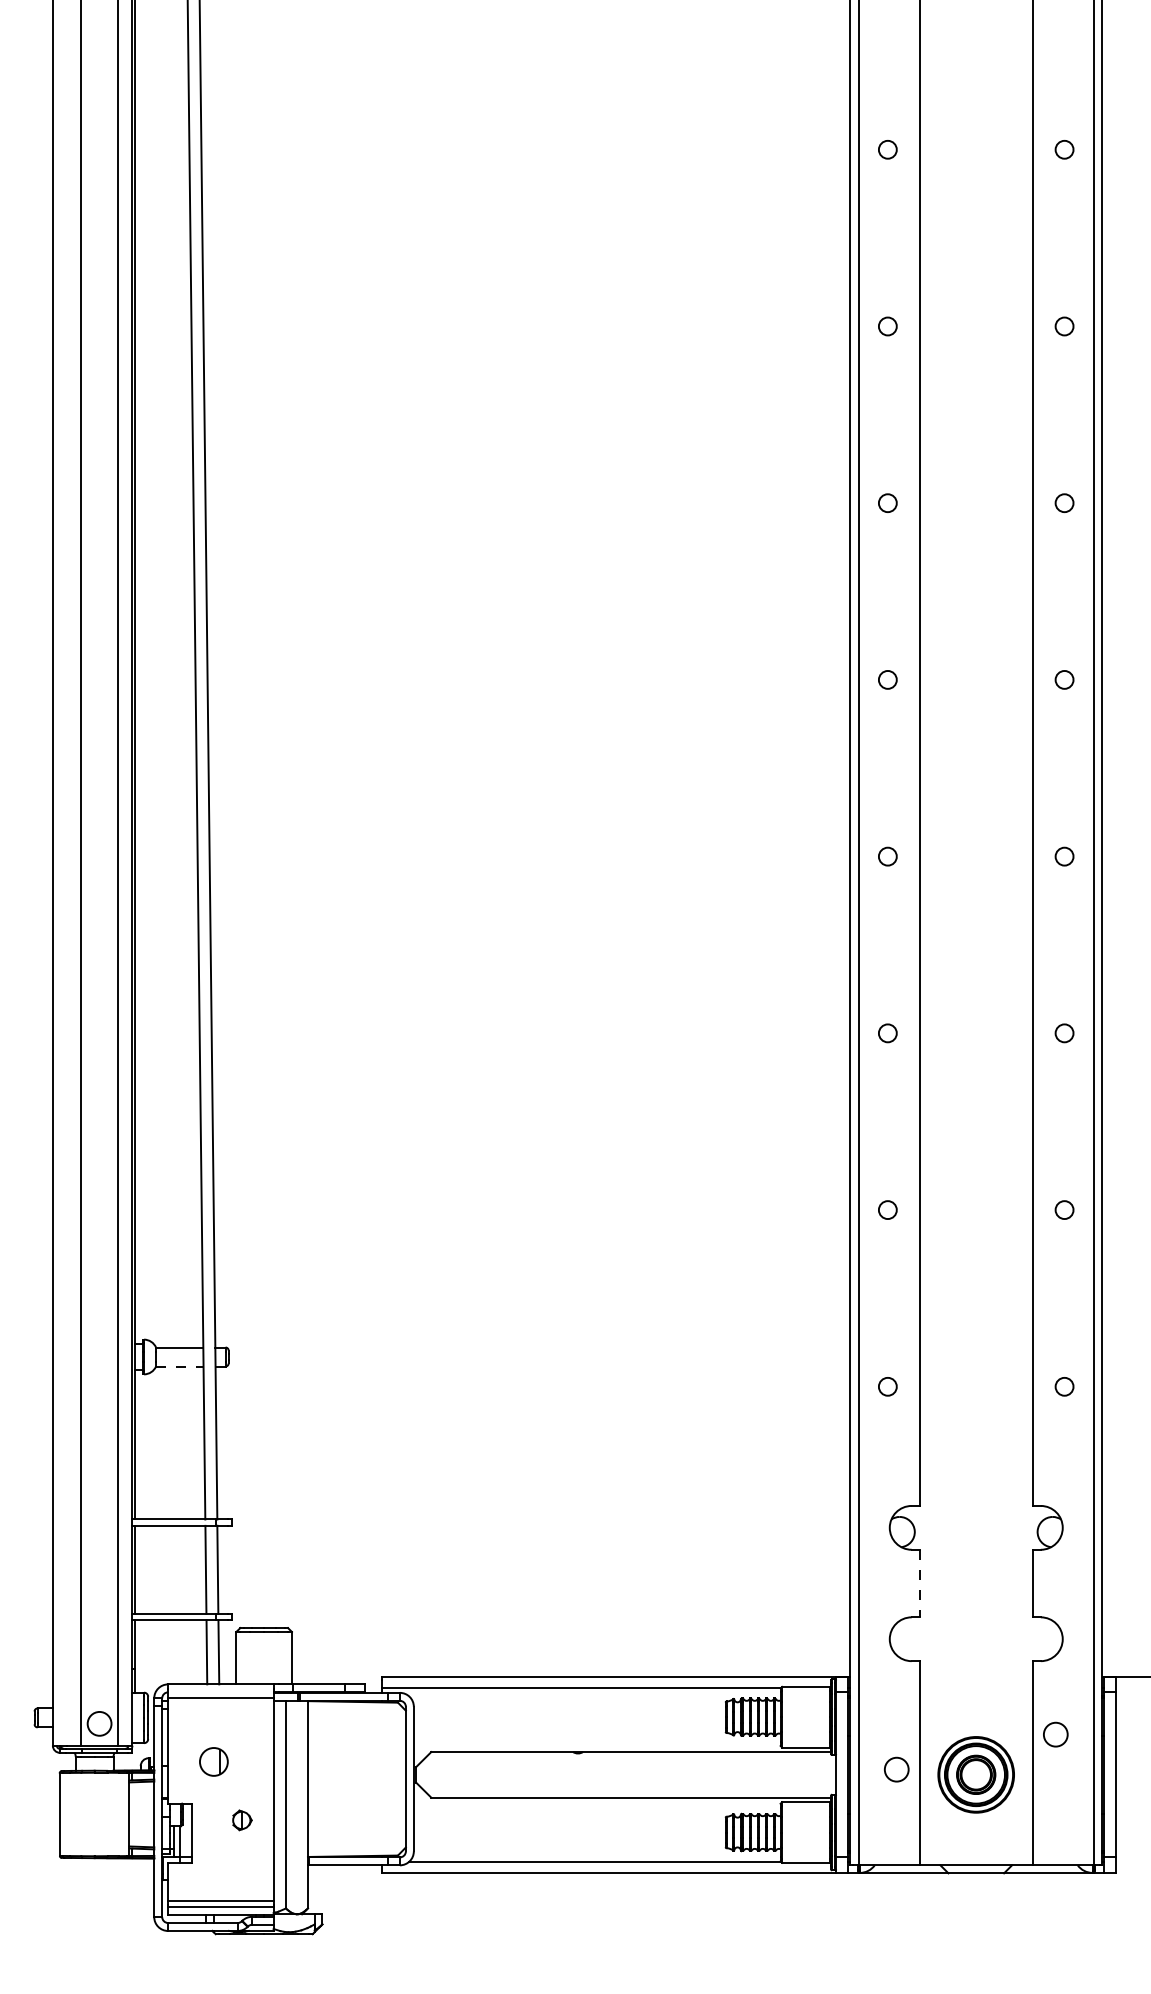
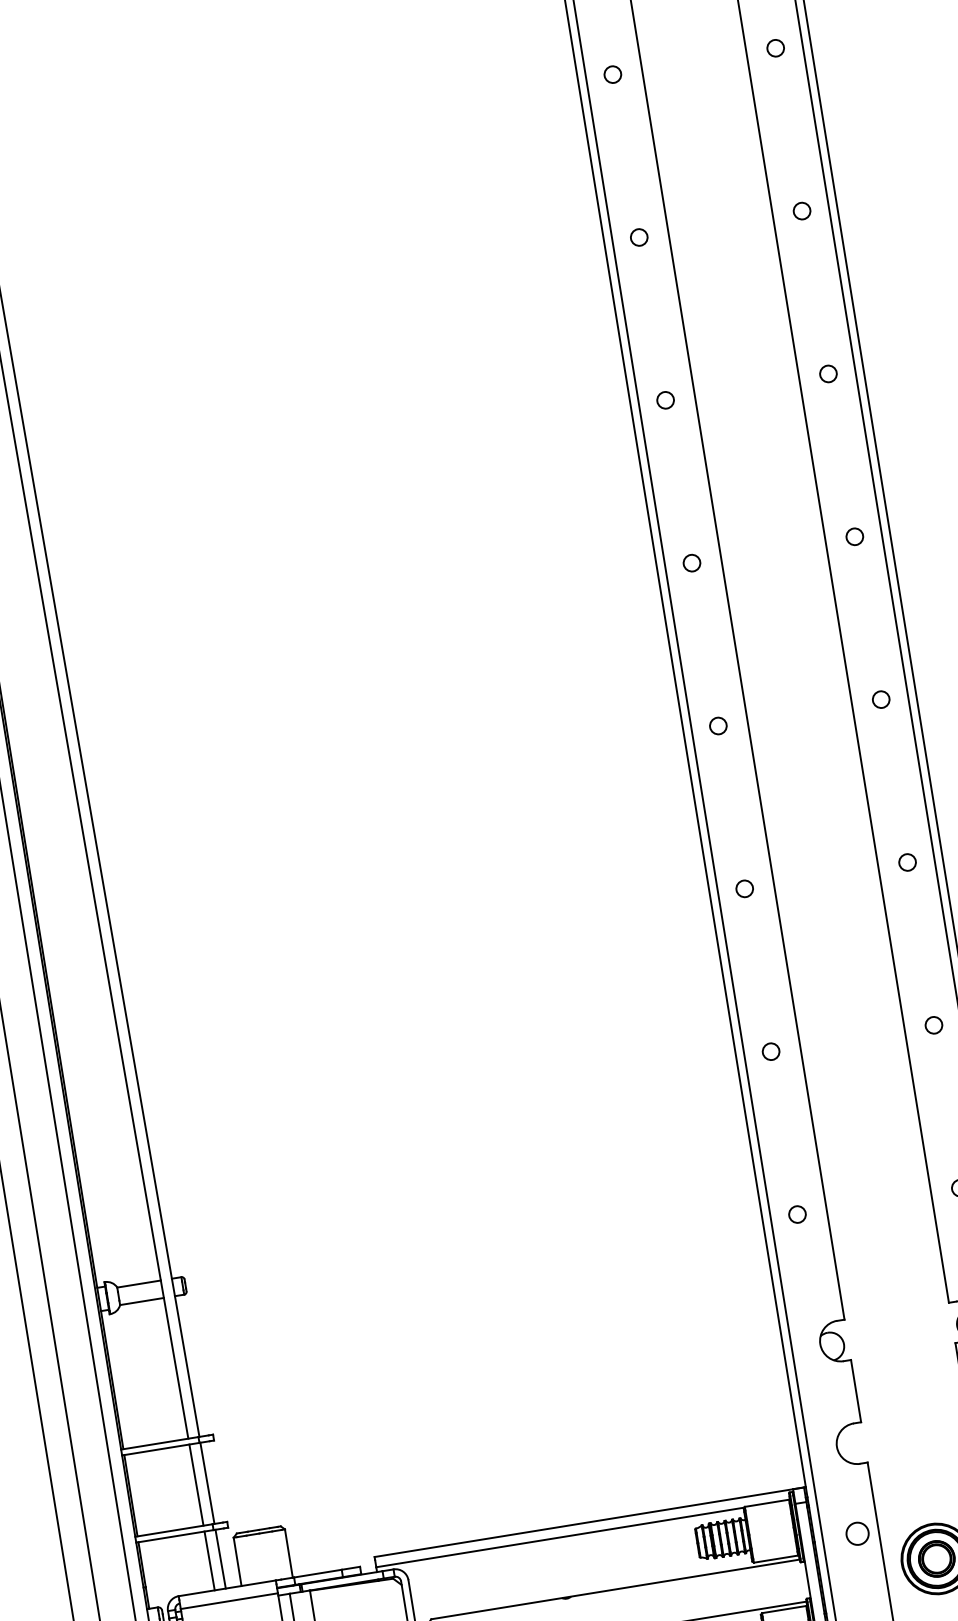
line: (179, 1366) -> (141, 1301), dashed -> solid
line: (919, 1583) -> (856, 1391), dashed -> solid
circle: (896, 1769) -> (857, 1533), moved

